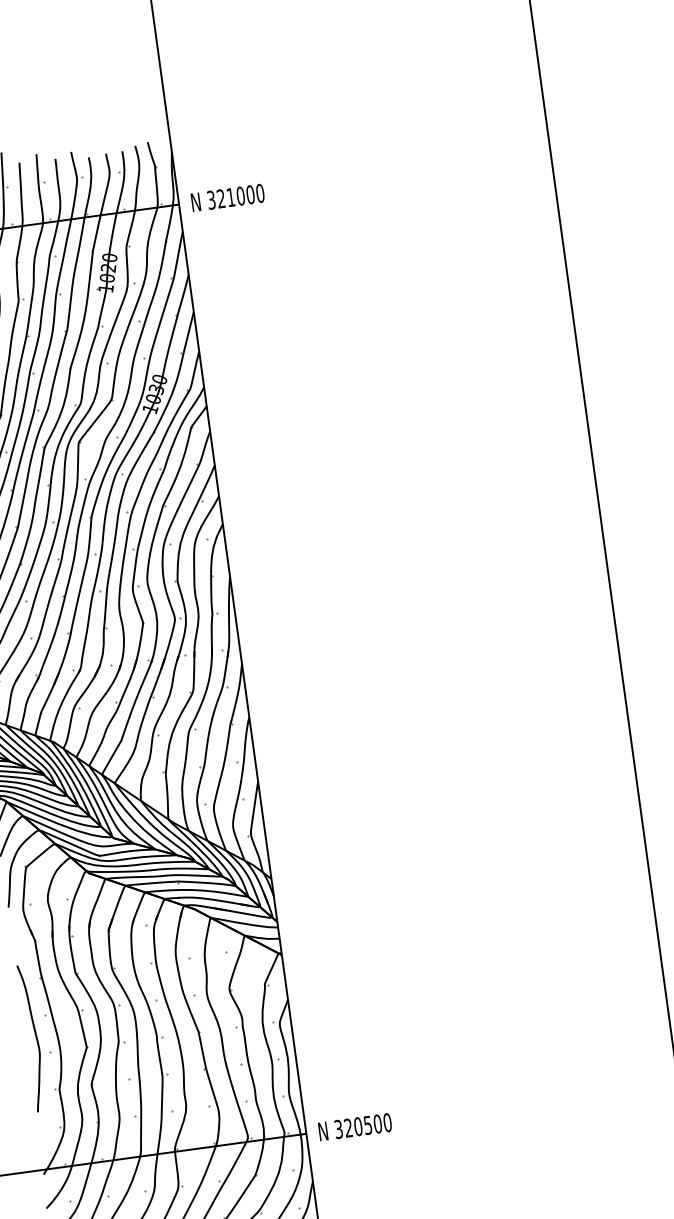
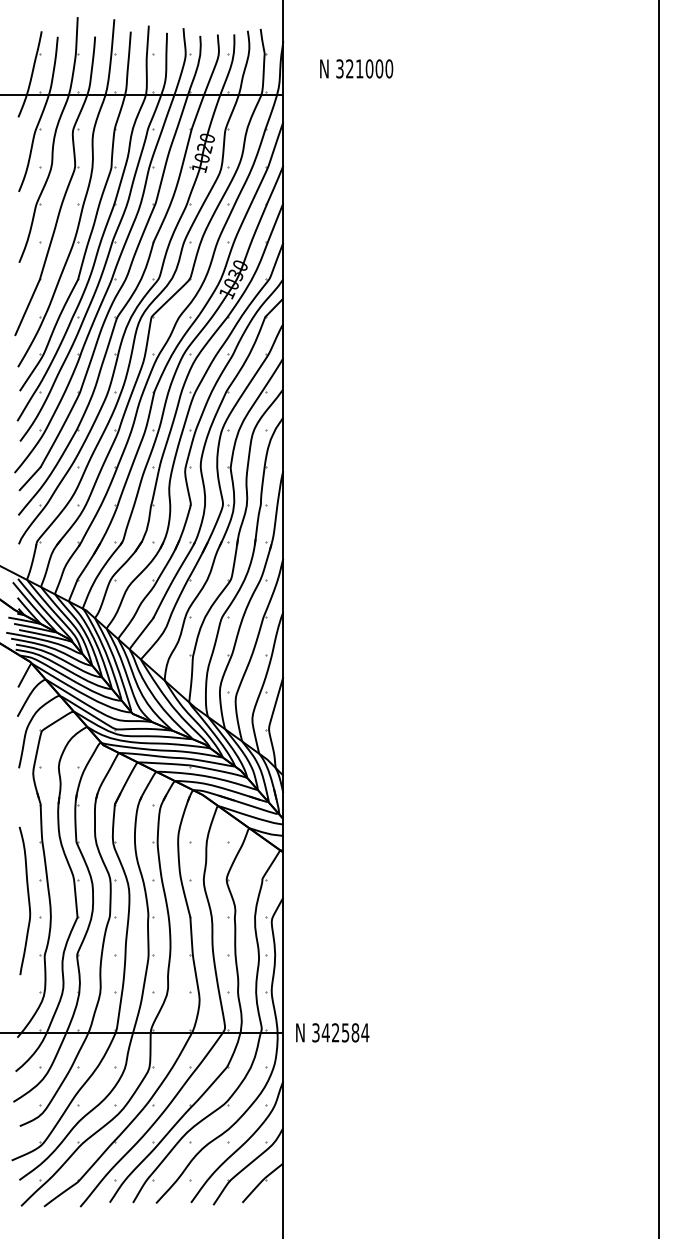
text: (227, 197) -> (356, 68), moved
text: (367, 1125) -> (345, 1032), 320500 -> 342584

